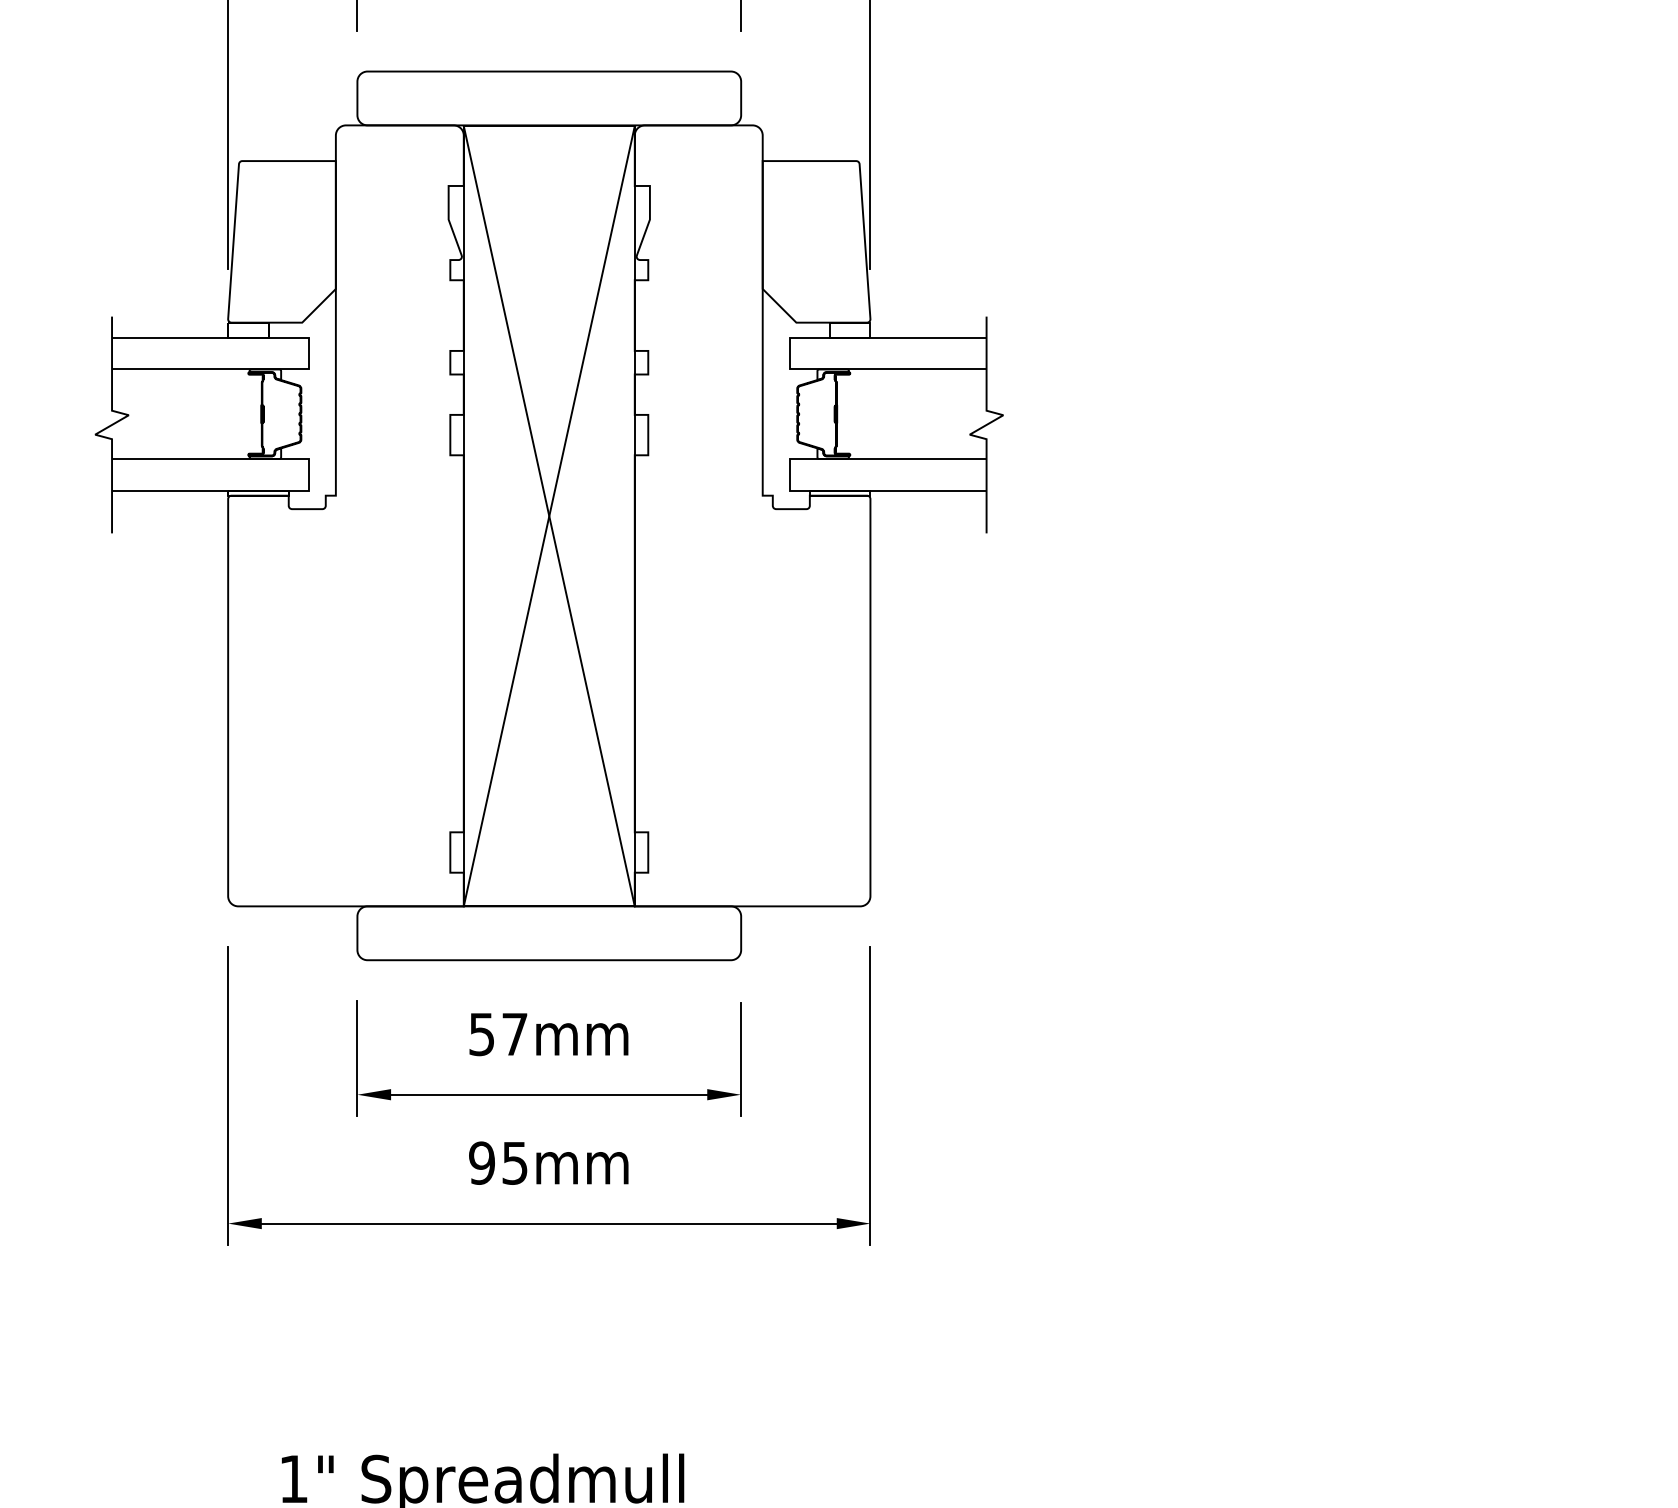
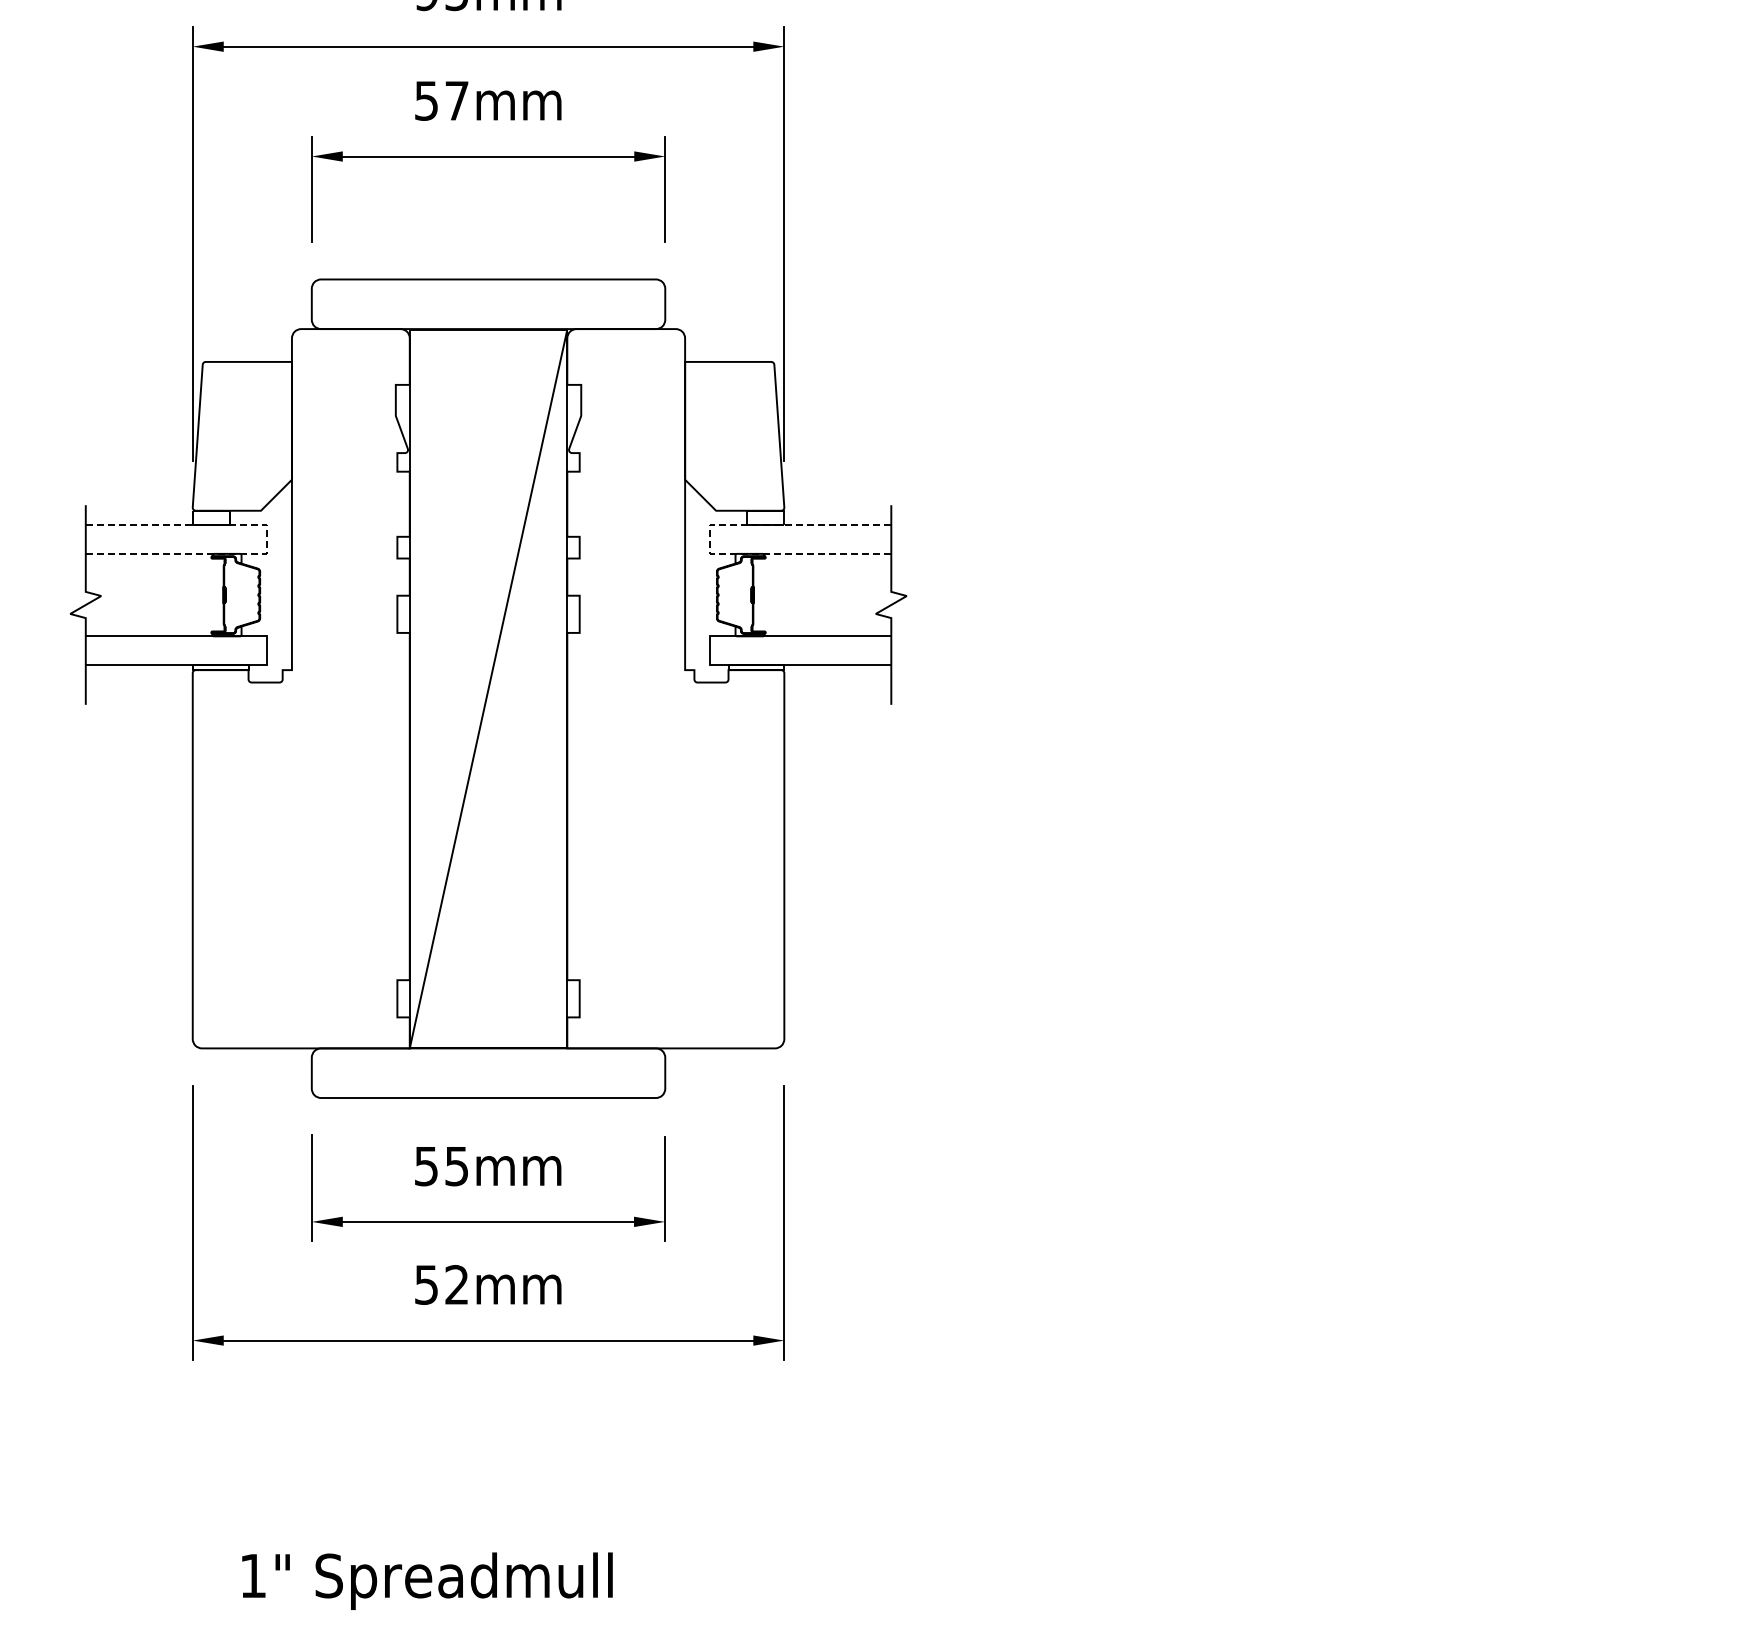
line: (309, 353) -> (267, 539), solid -> dashed
line: (789, 353) -> (709, 539), solid -> dashed
line: (549, 515) -> (488, 688), removed
text: (514, 1034) -> (456, 1166), 57mm -> 55mm
text: (498, 1162) -> (441, 1284), 95mm -> 52mm

